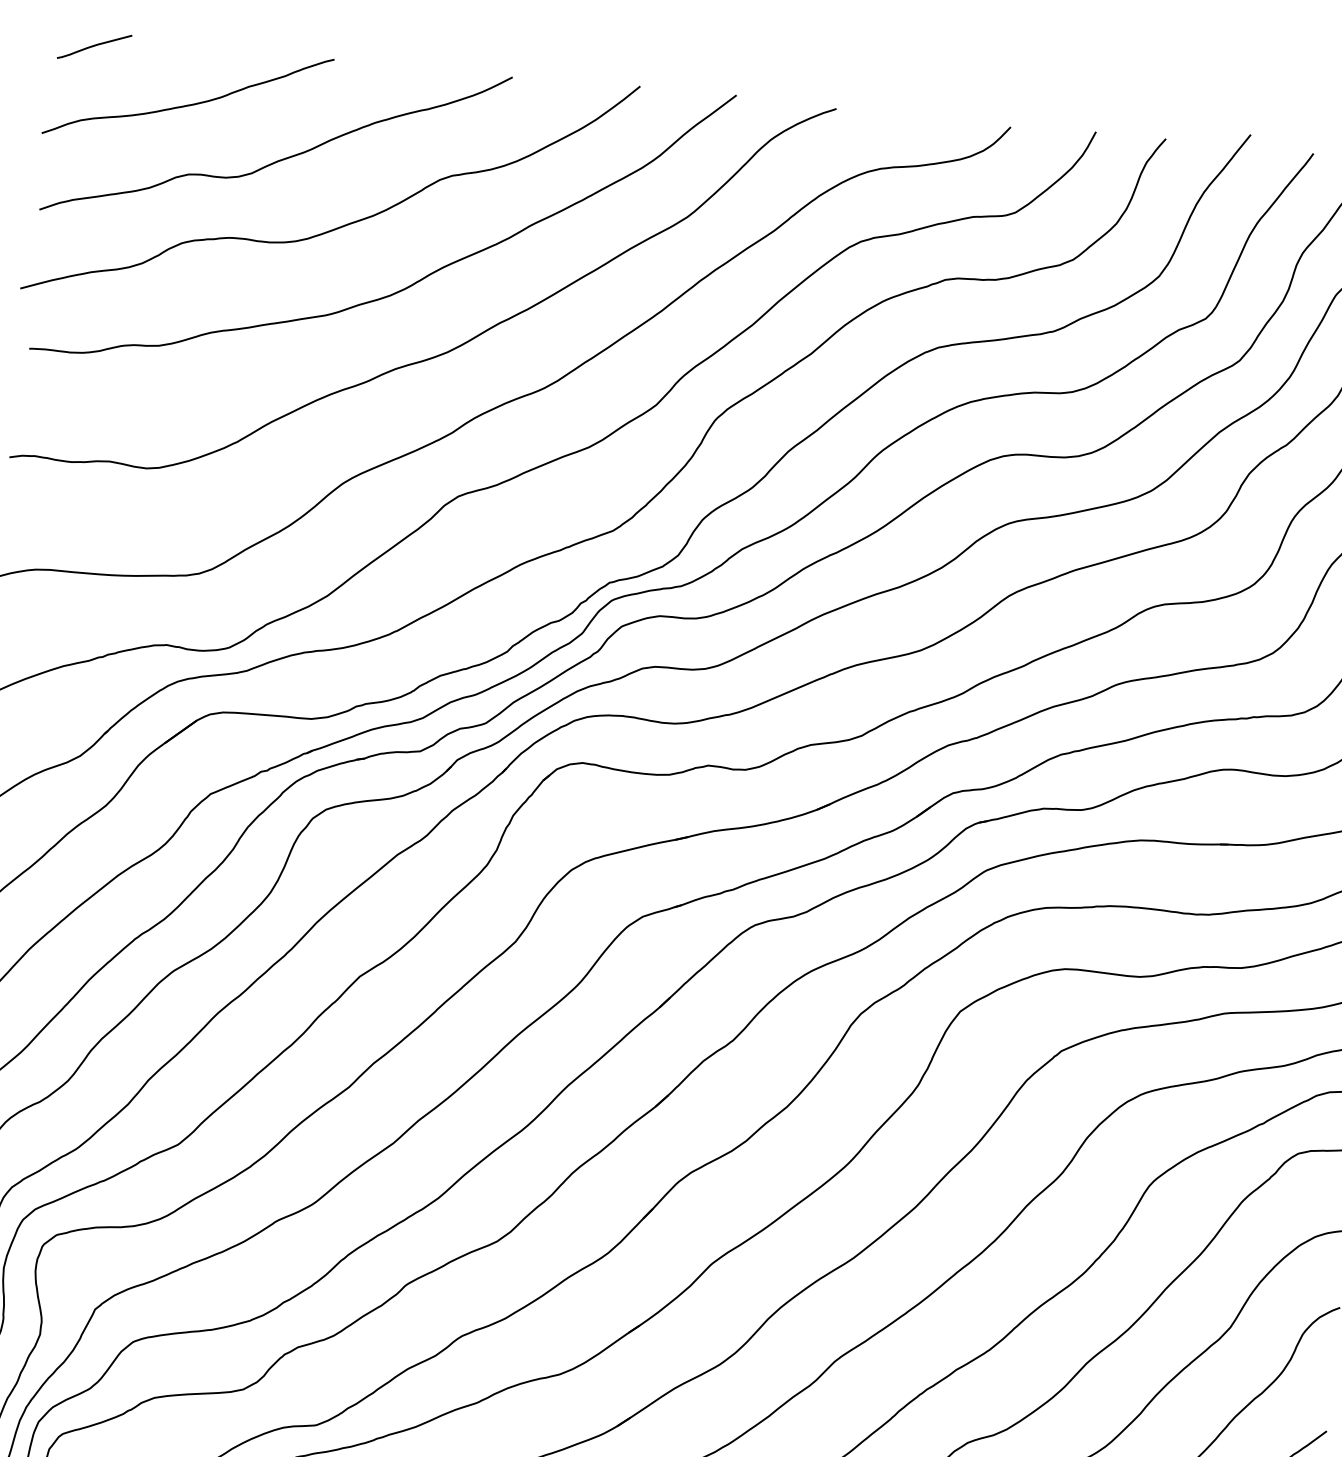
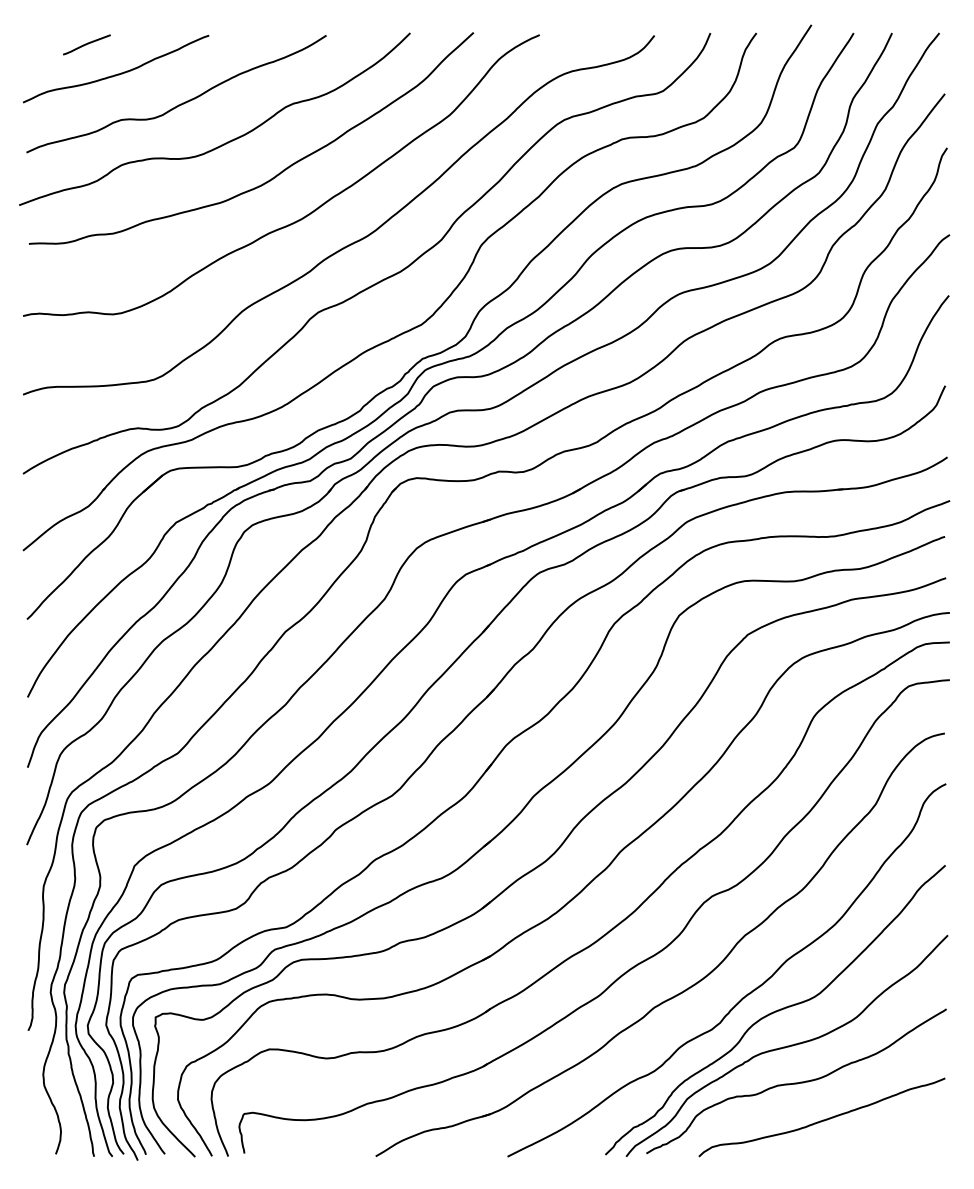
curve: (94, 46) -> (86, 44), moved

